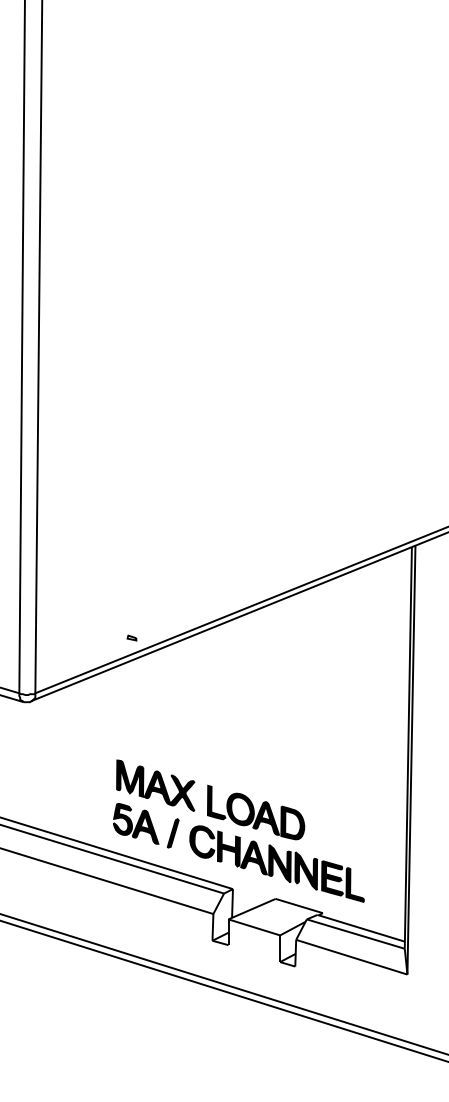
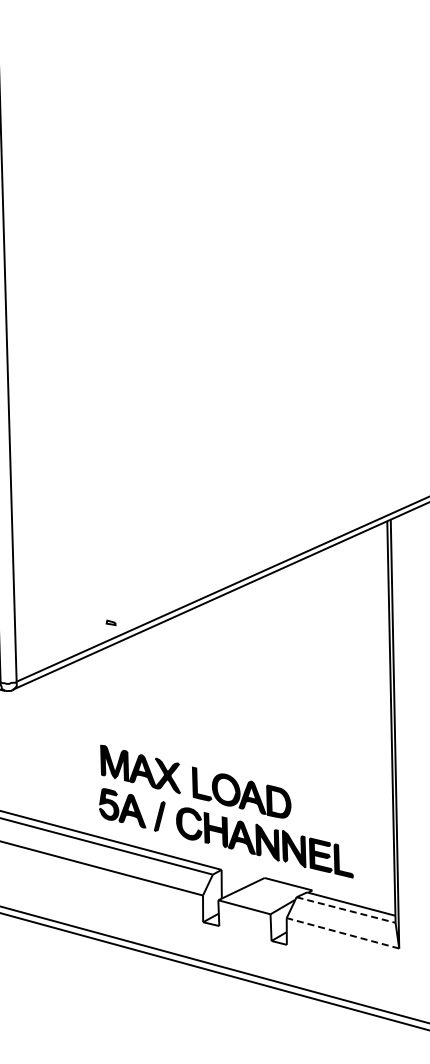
line: (356, 934) -> (346, 910), solid -> dashed
line: (351, 957) -> (342, 933), solid -> dashed

